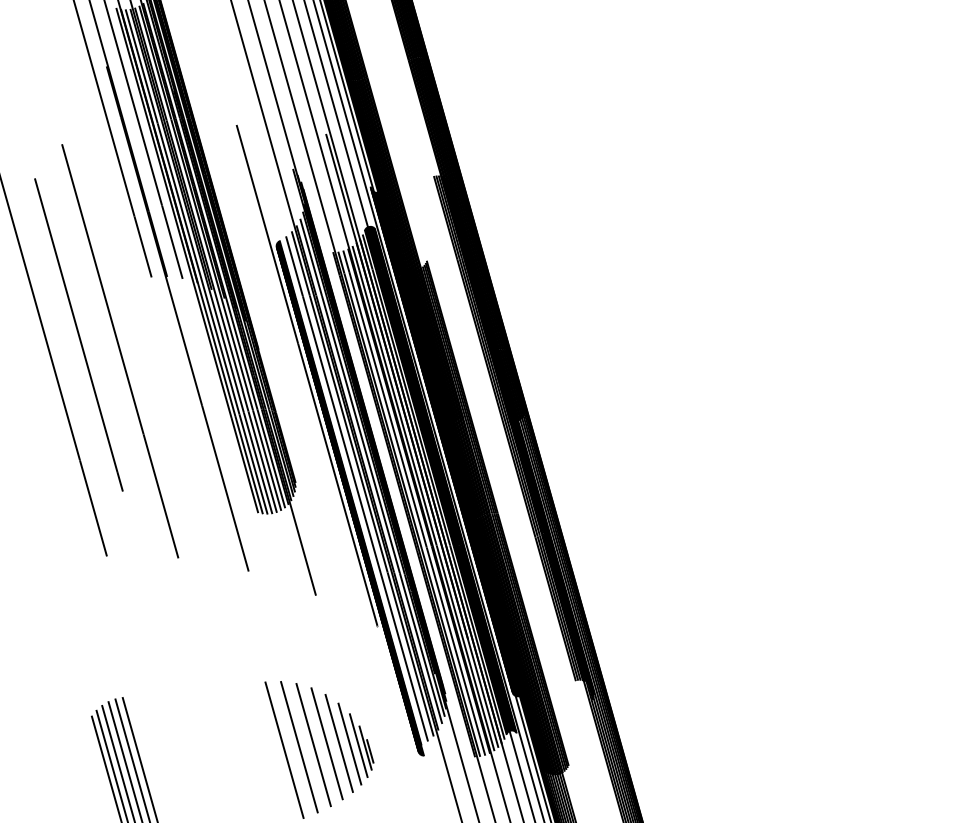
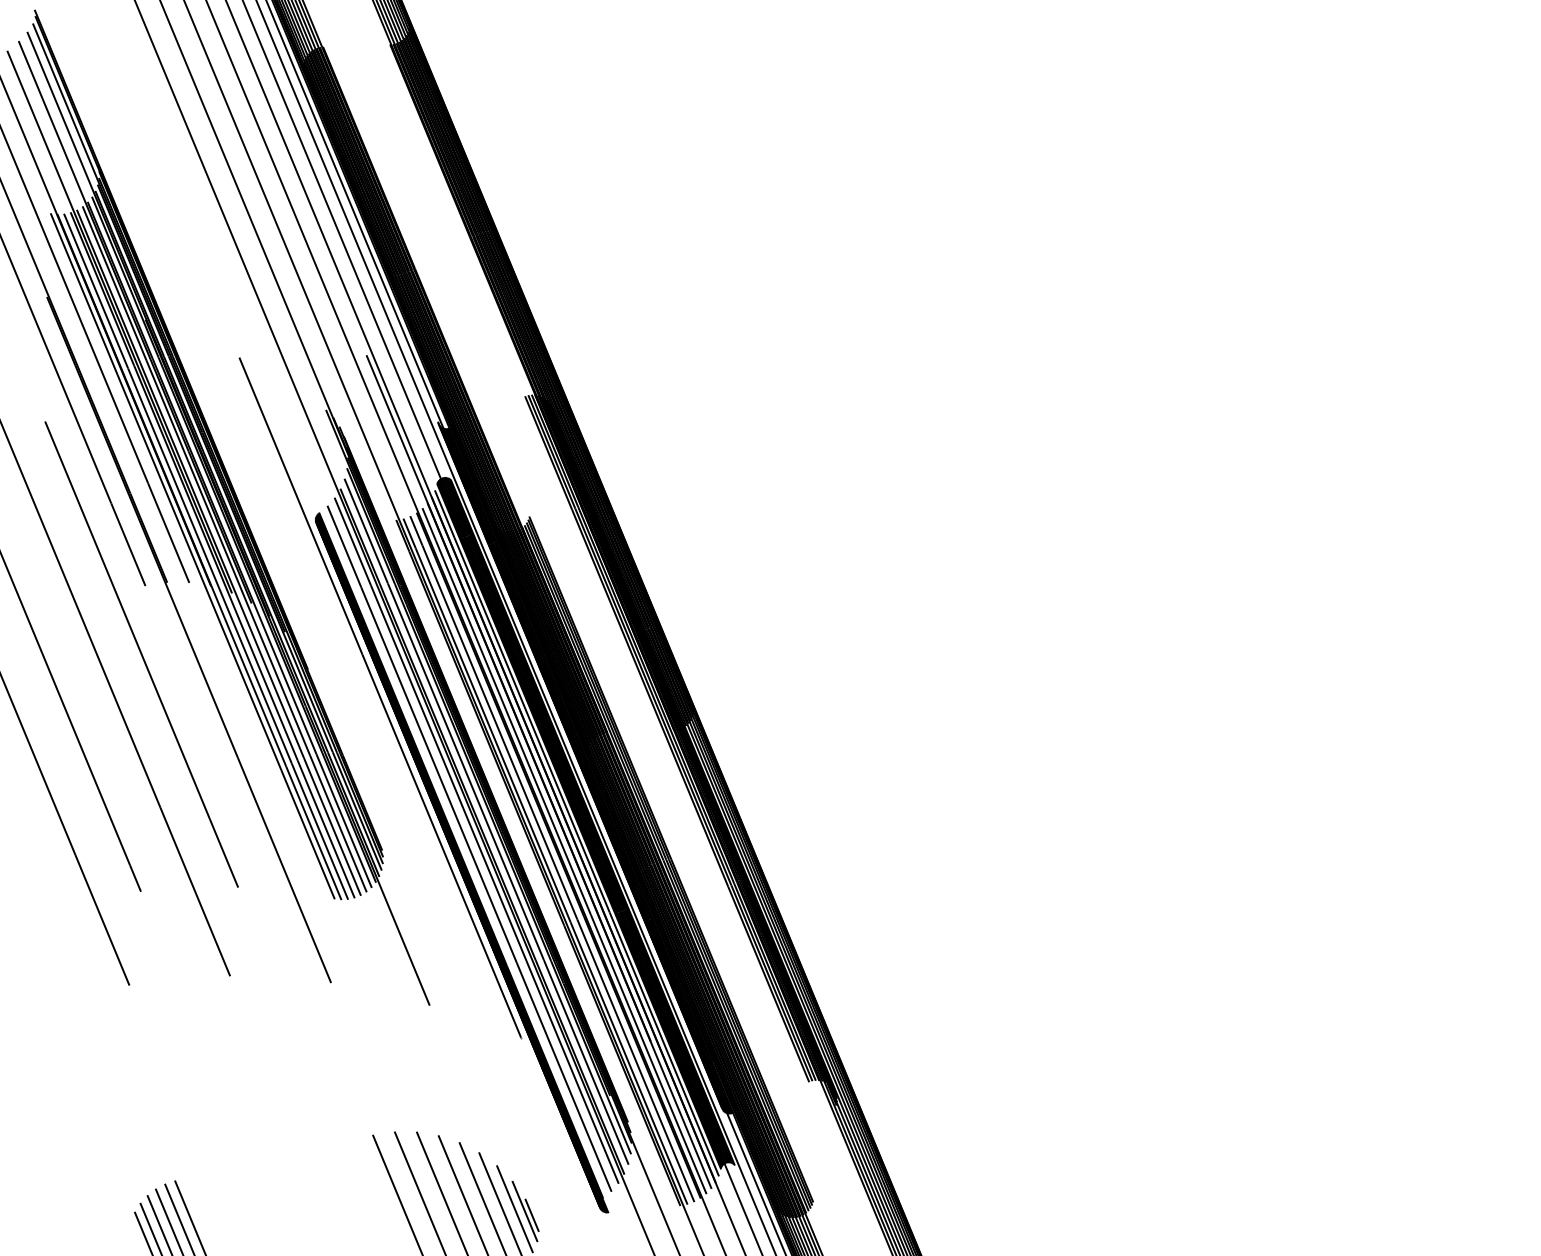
line: (143, 325) -> (141, 654), added

